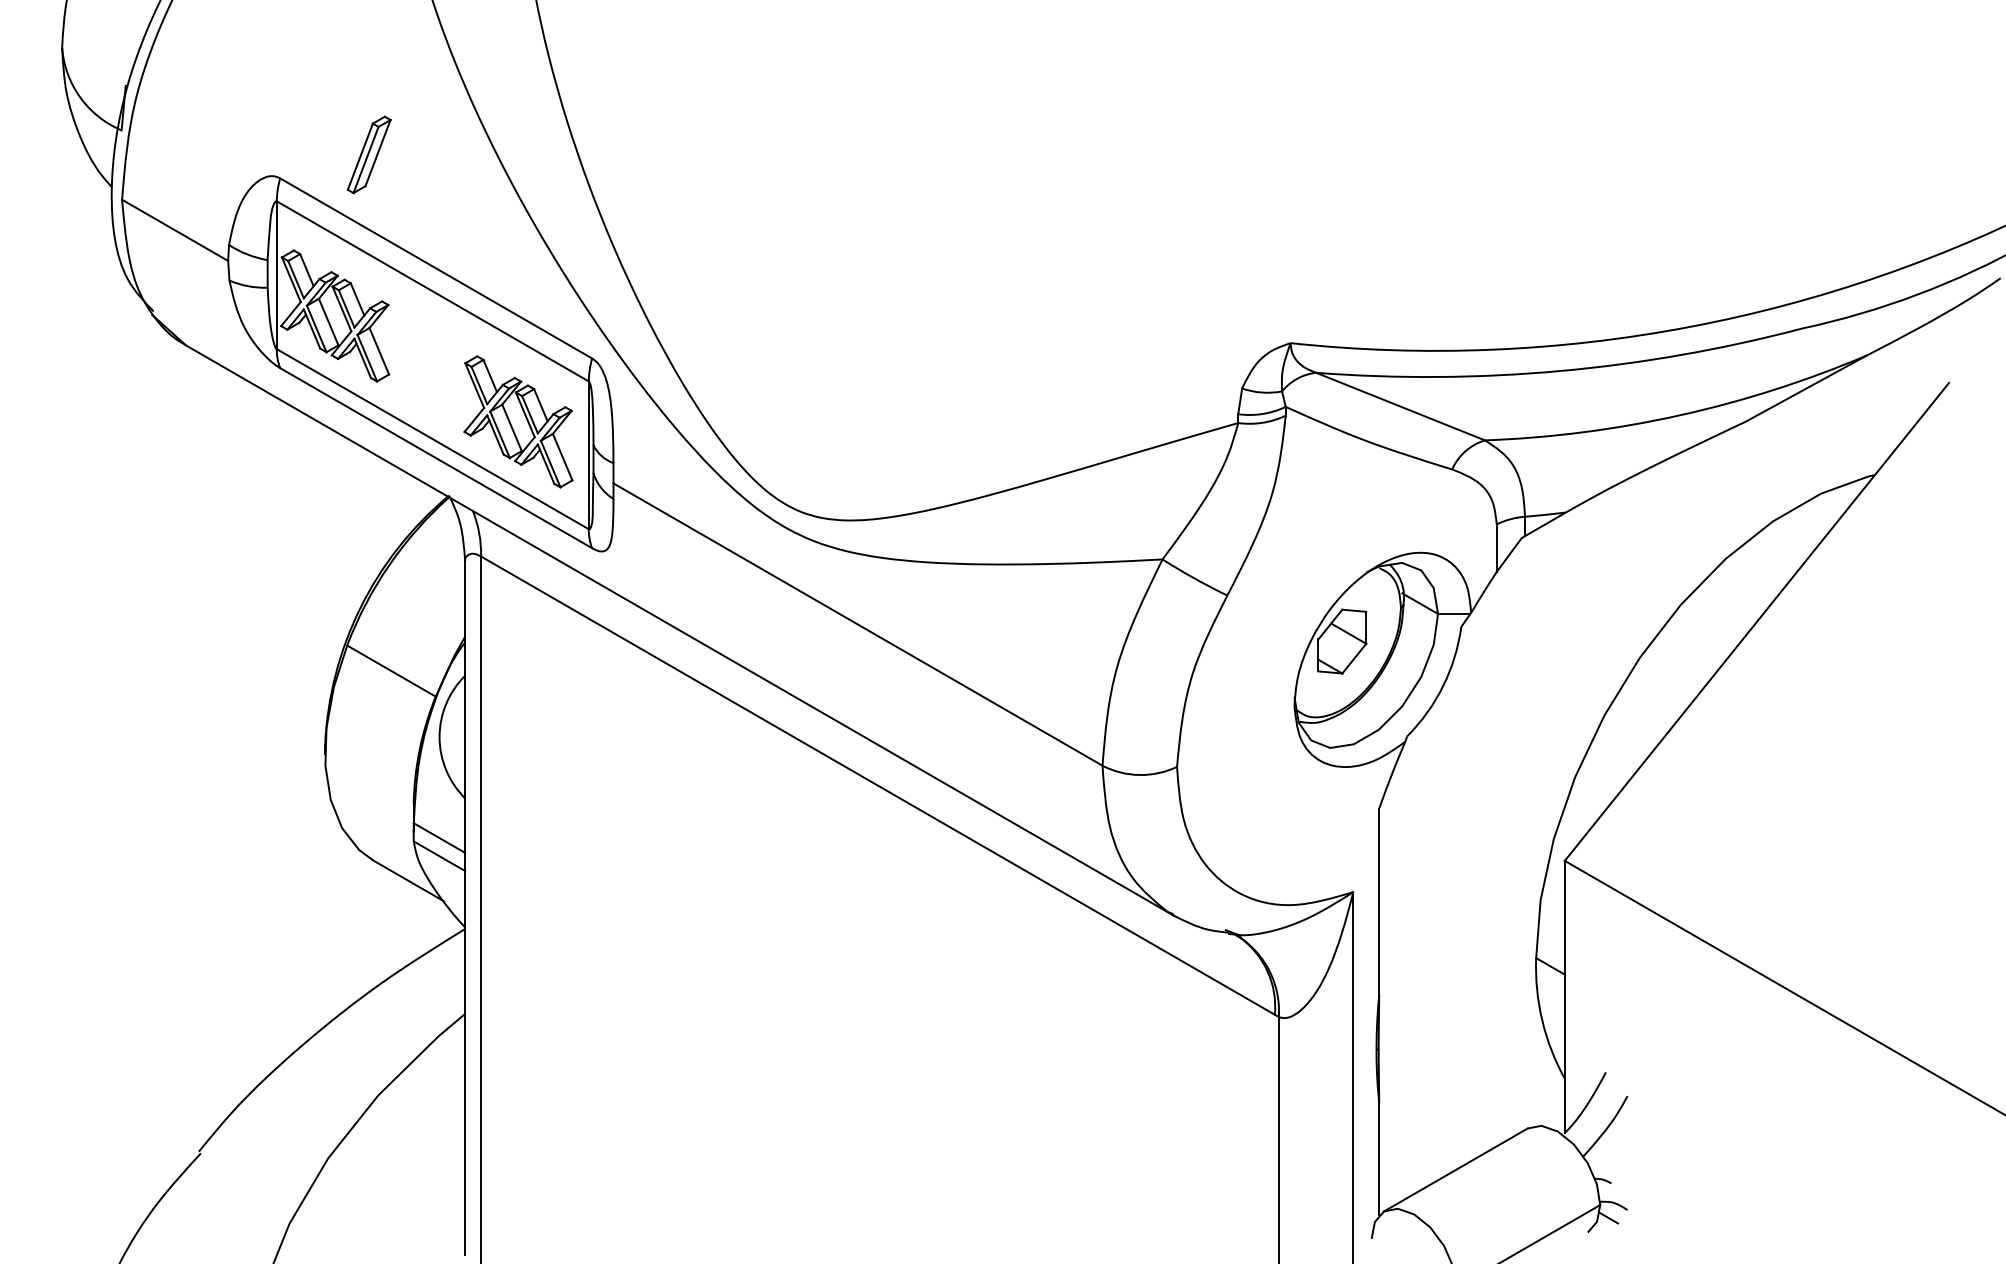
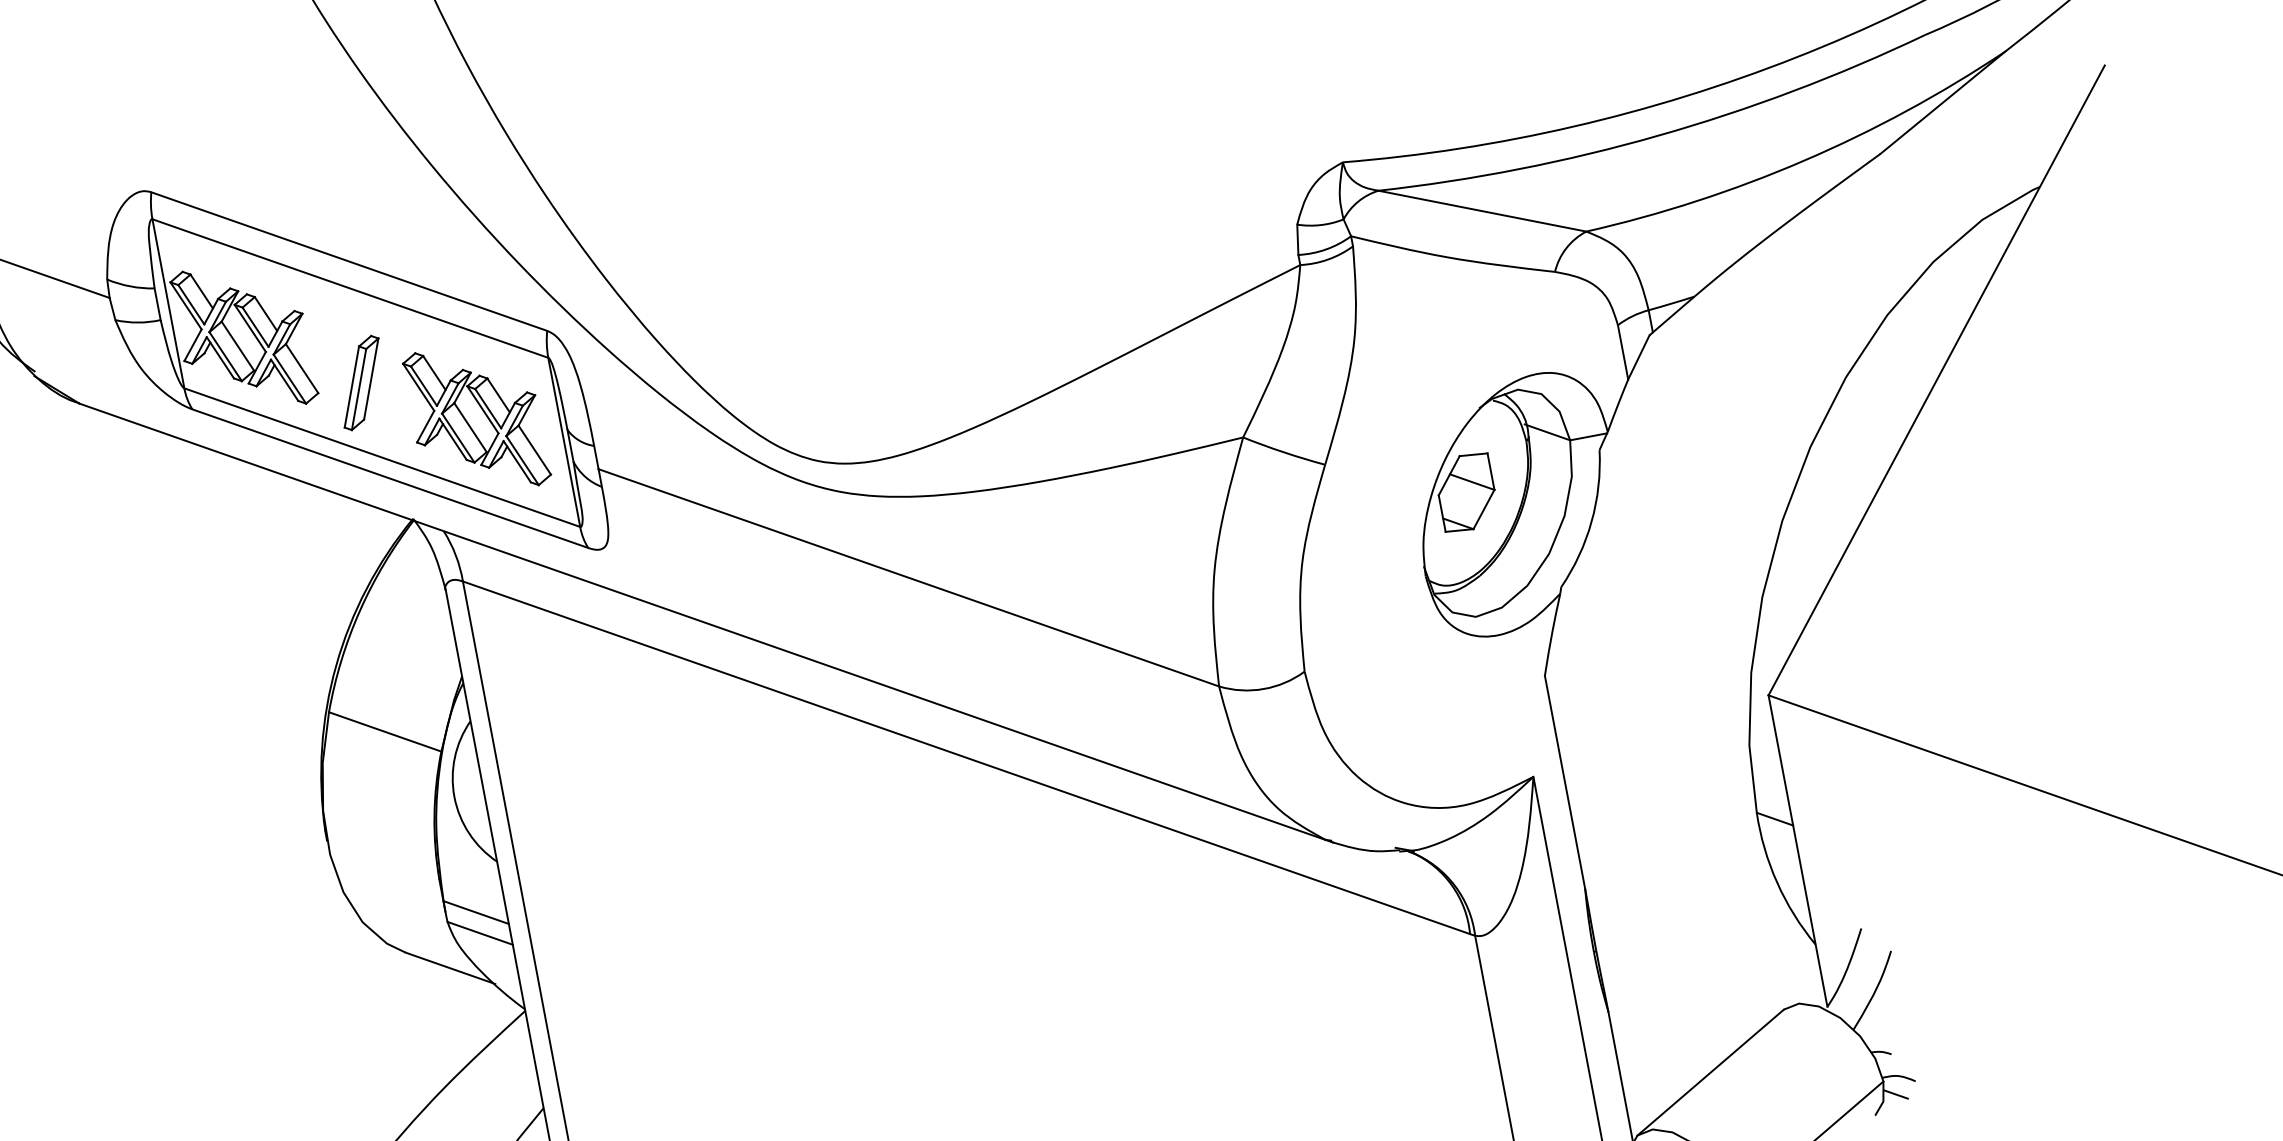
part: (368, 154) -> (360, 382), moved

